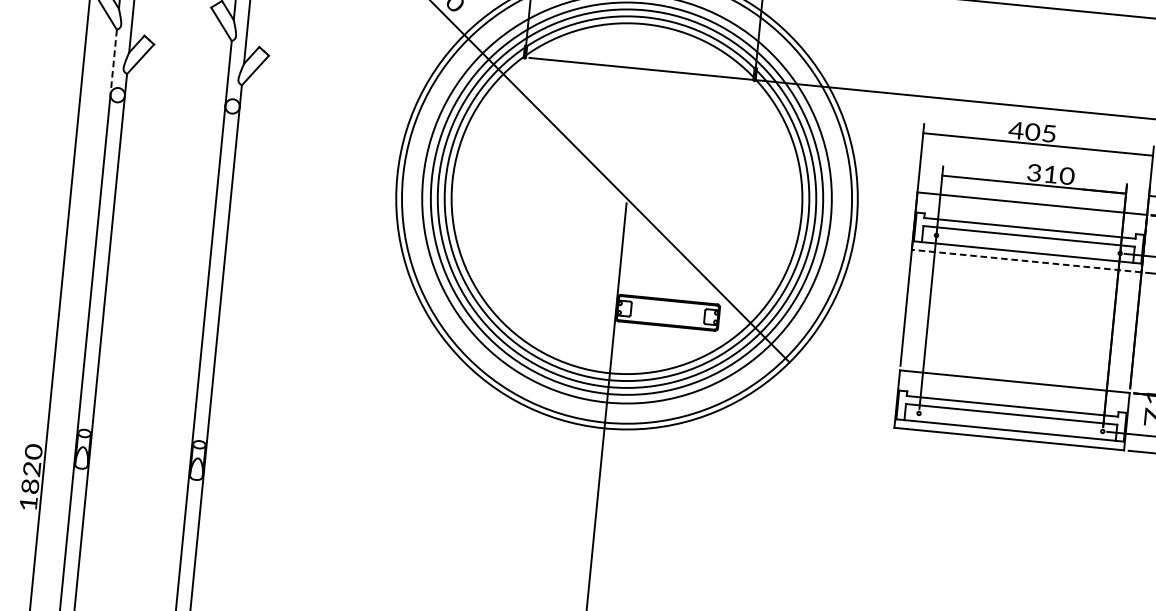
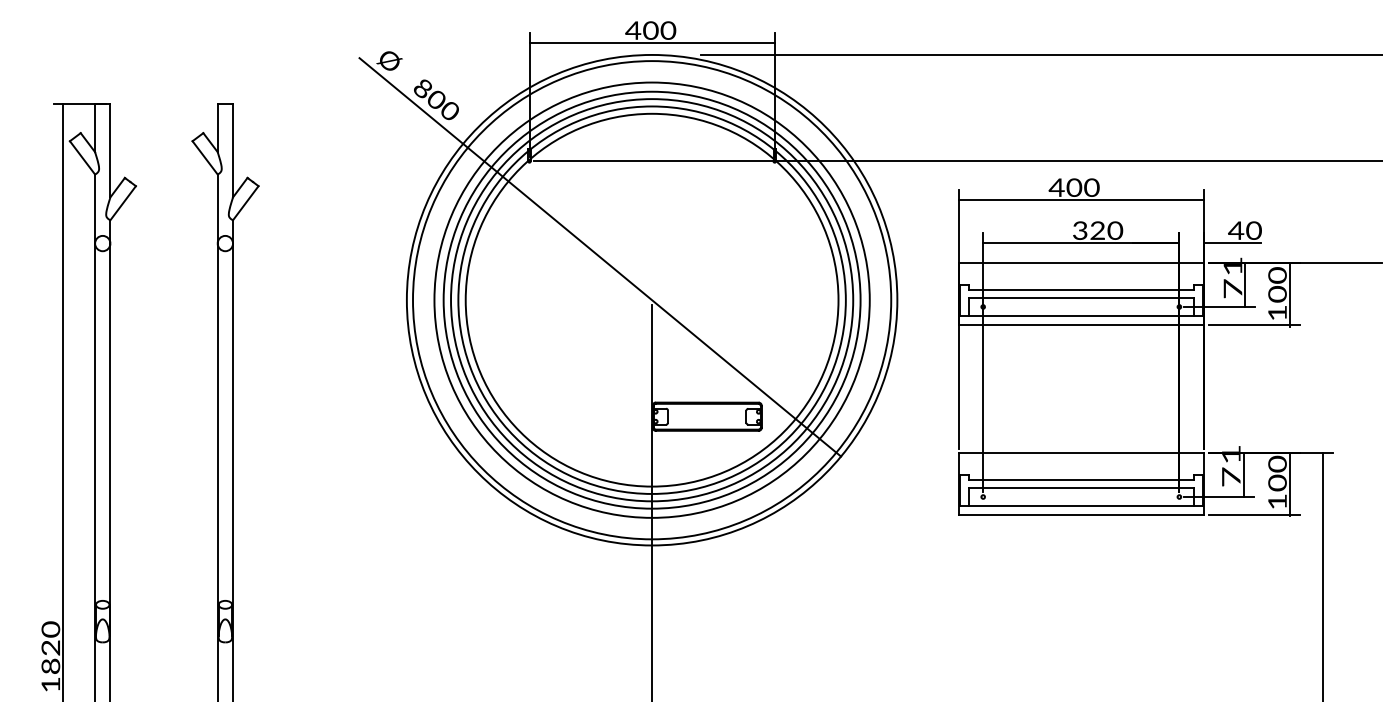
line: (114, 62) -> (95, 209), dashed -> solid
text: (1048, 133) -> (1091, 187), 405 -> 400
text: (1050, 174) -> (1097, 230), 310 -> 320
line: (1026, 260) -> (1081, 324), dashed -> solid

